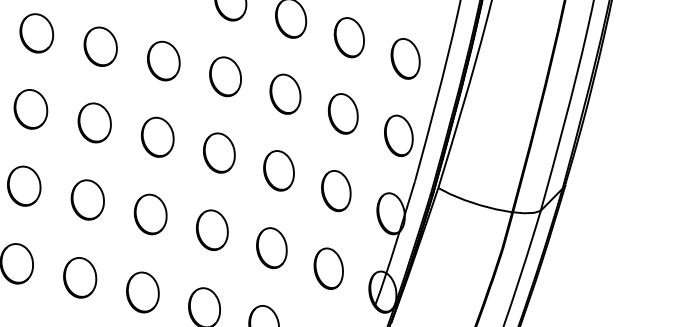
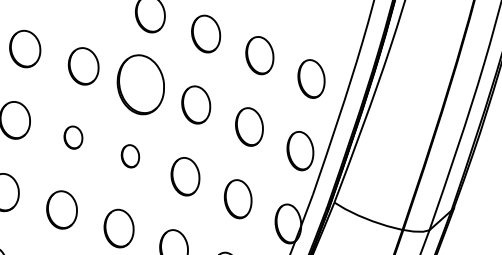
part: (225, 76) -> (140, 84), size x1.6
part: (157, 136) -> (73, 136), size x0.6
part: (219, 152) -> (130, 155), size x0.6

